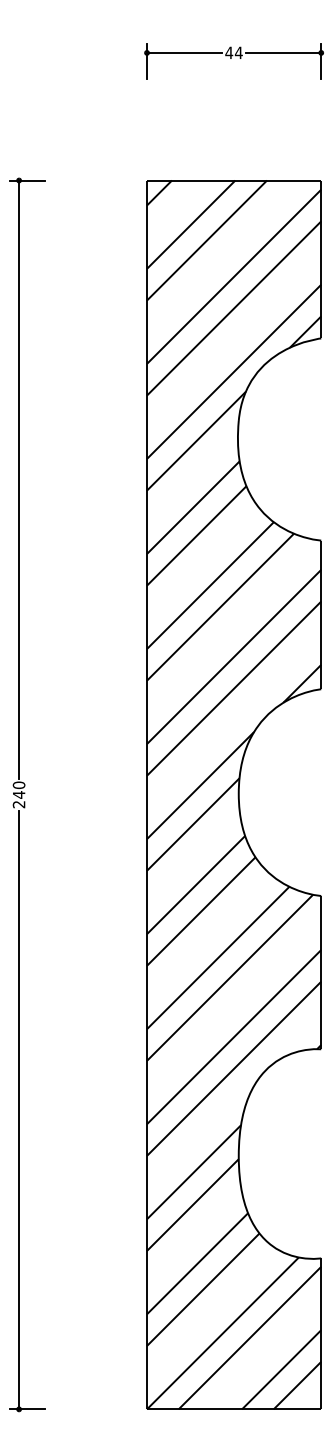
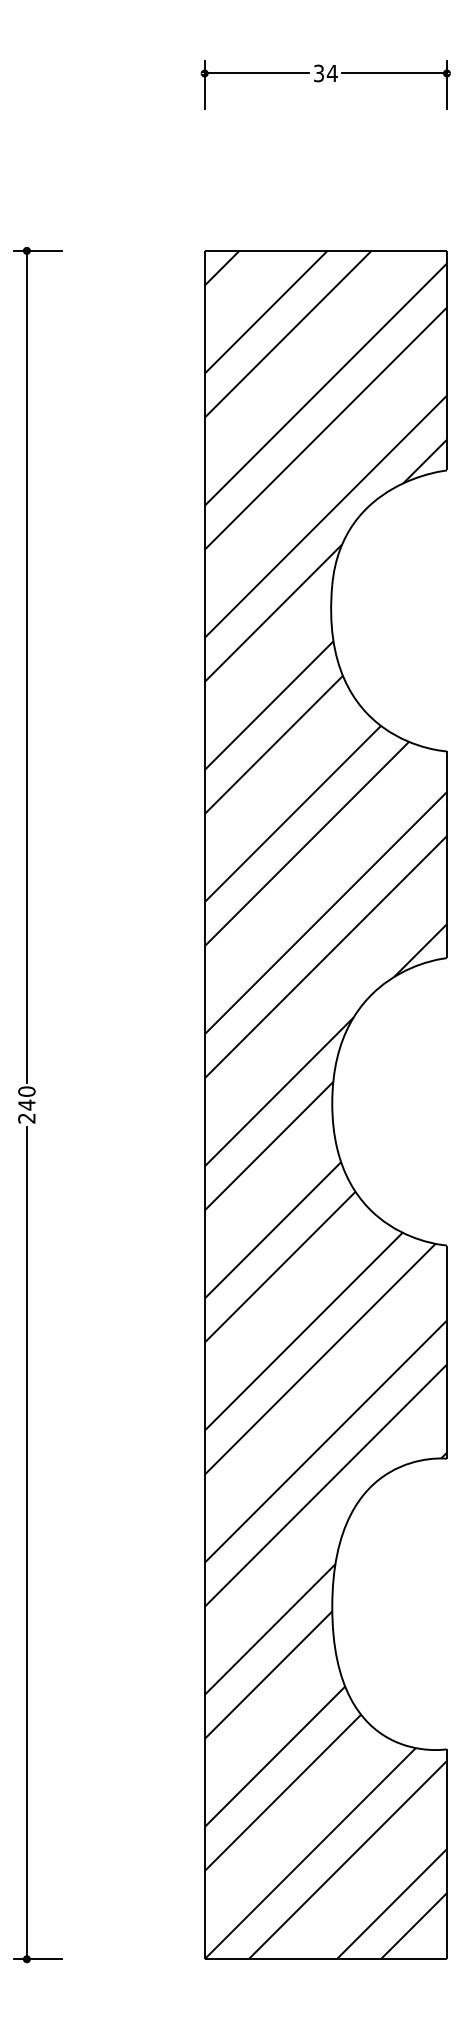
text: (228, 52) -> (318, 73), 44 -> 34

